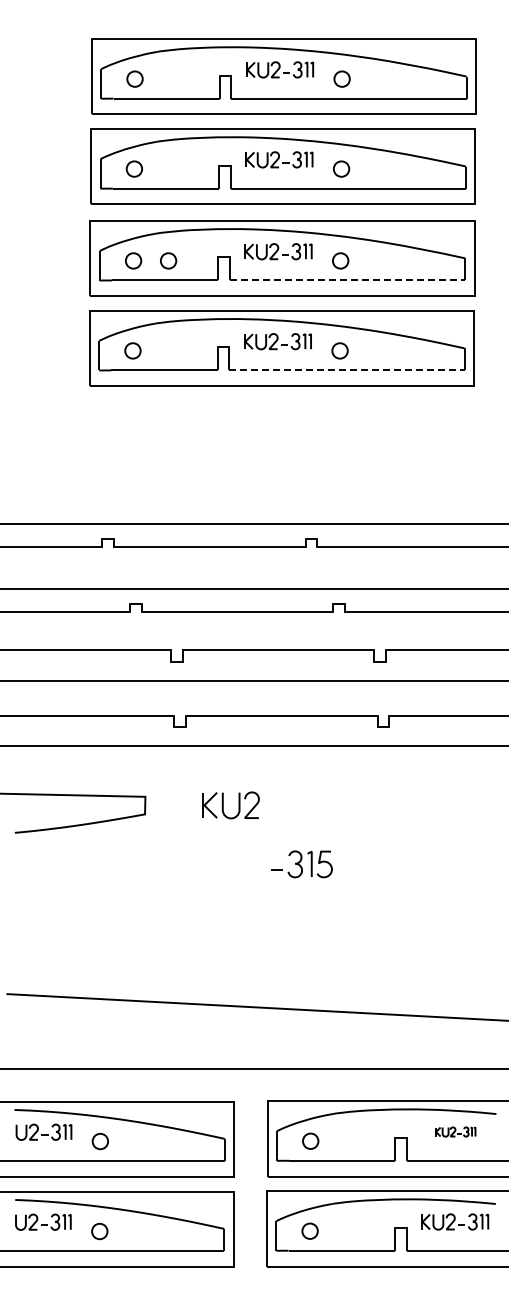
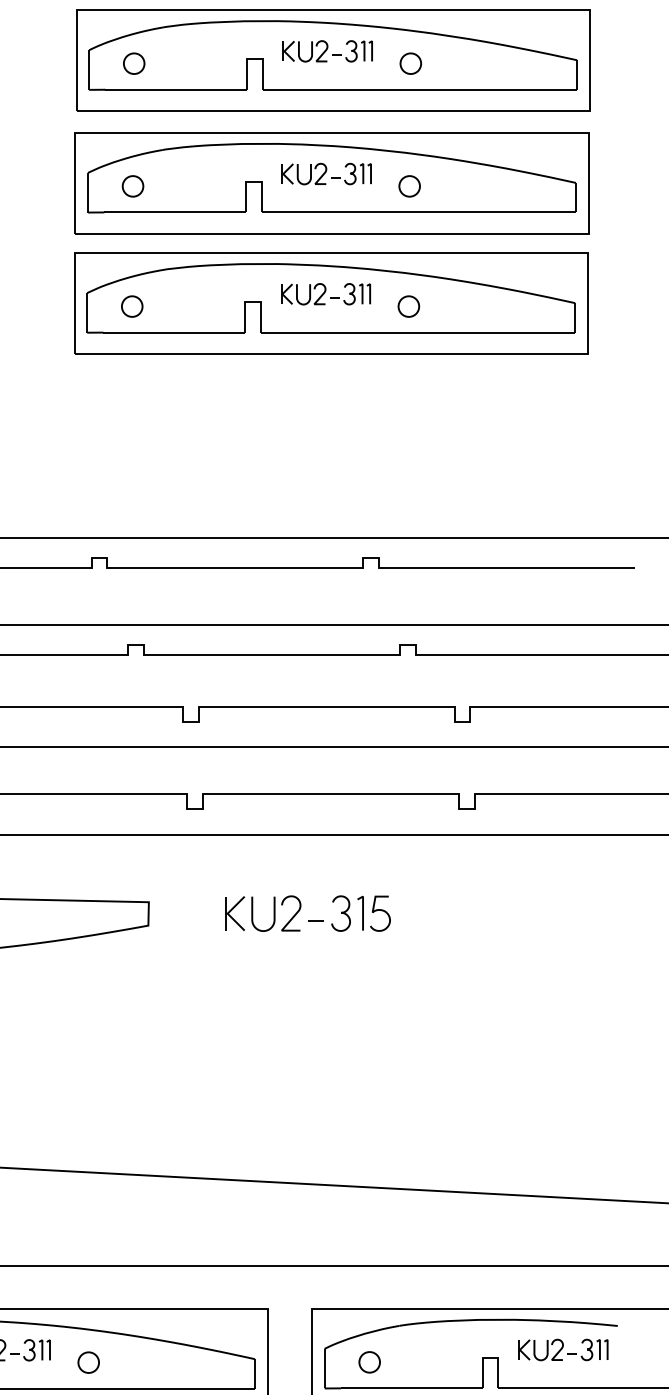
part: (168, 260) -> (179, 185), removed
line: (347, 280) -> (418, 212), dashed -> solid
line: (346, 370) -> (417, 332), dashed -> solid
part: (301, 864) -> (349, 913), moved
part: (455, 1131) -> (563, 1349), size x1.67

